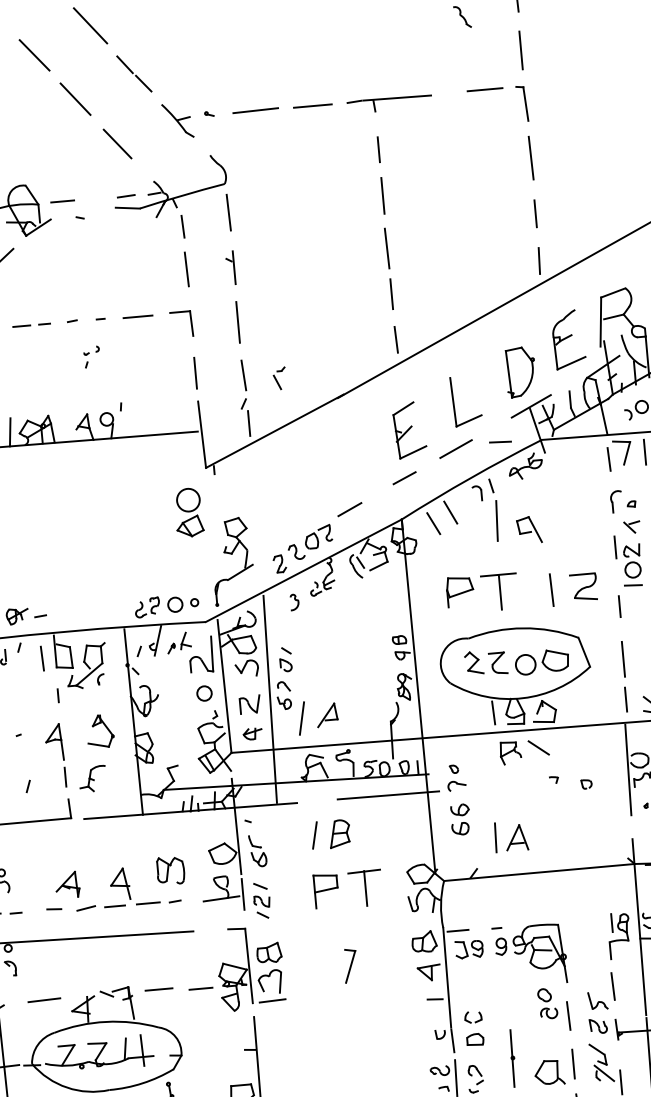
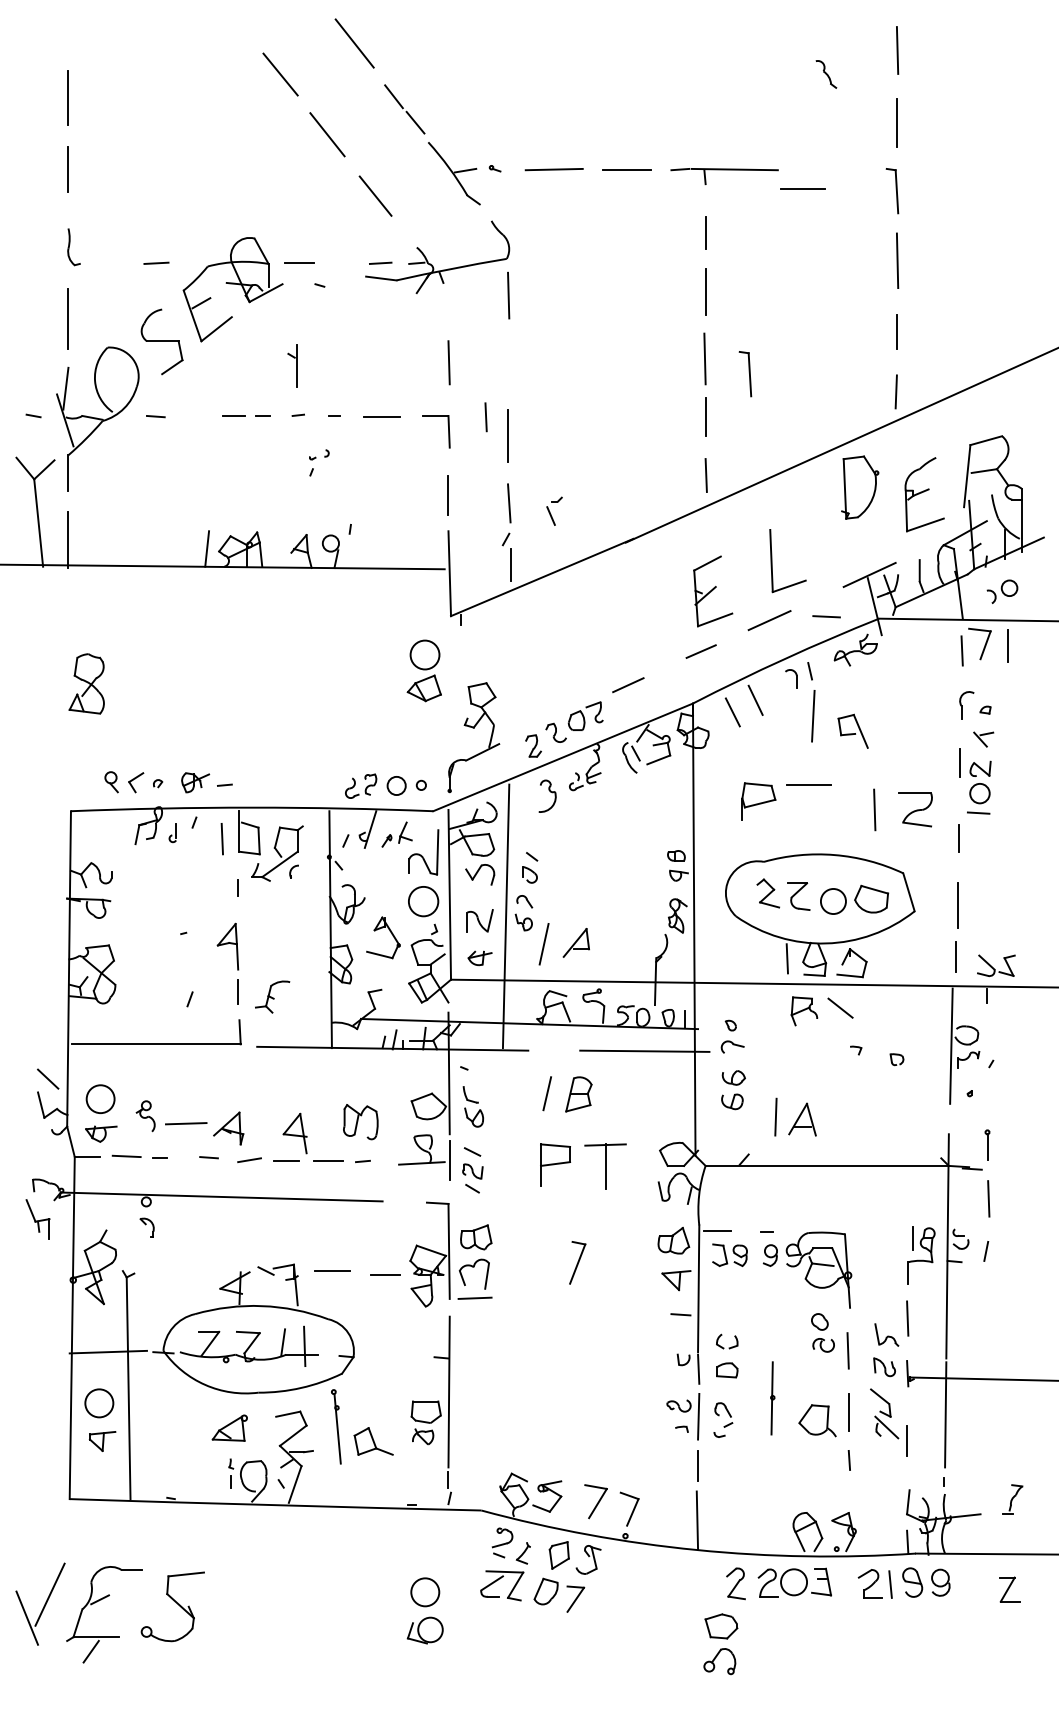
line: (484, 89) -> (802, 188), moved
part: (177, 120) -> (454, 173), size x1.4
line: (182, 226) -> (485, 417), moved
part: (419, 257) -> (745, 374), added
part: (230, 267) -> (292, 365), moved
part: (521, 372) -> (860, 487), moved
line: (500, 592) -> (809, 806), removed
part: (294, 602) -> (547, 796), size x1.6
circle: (204, 693) -> (423, 901), size x1.6
part: (104, 726) -> (389, 931), moved
line: (44, 1000) -> (186, 1123), moved

